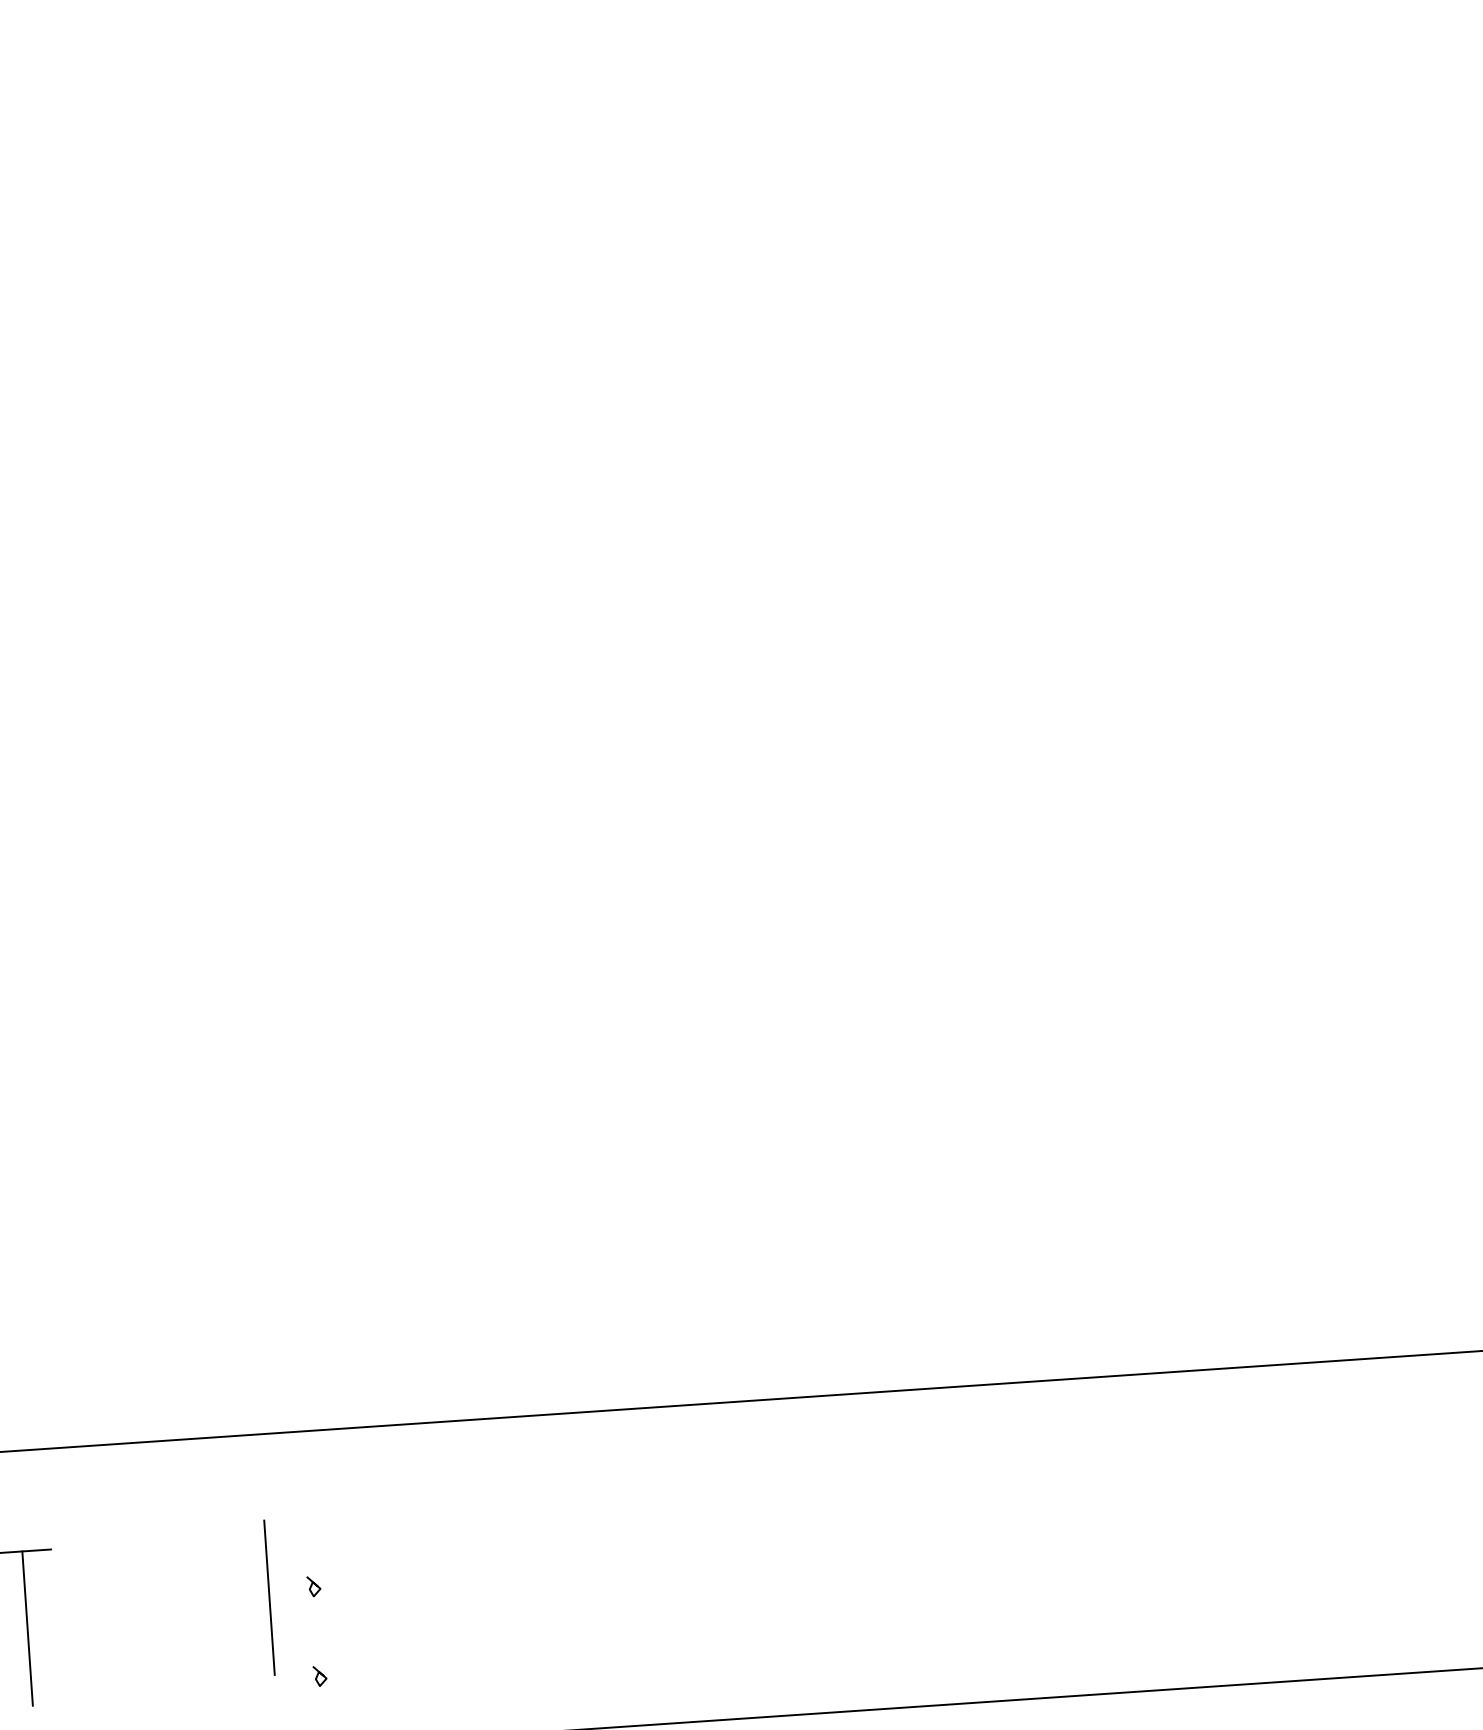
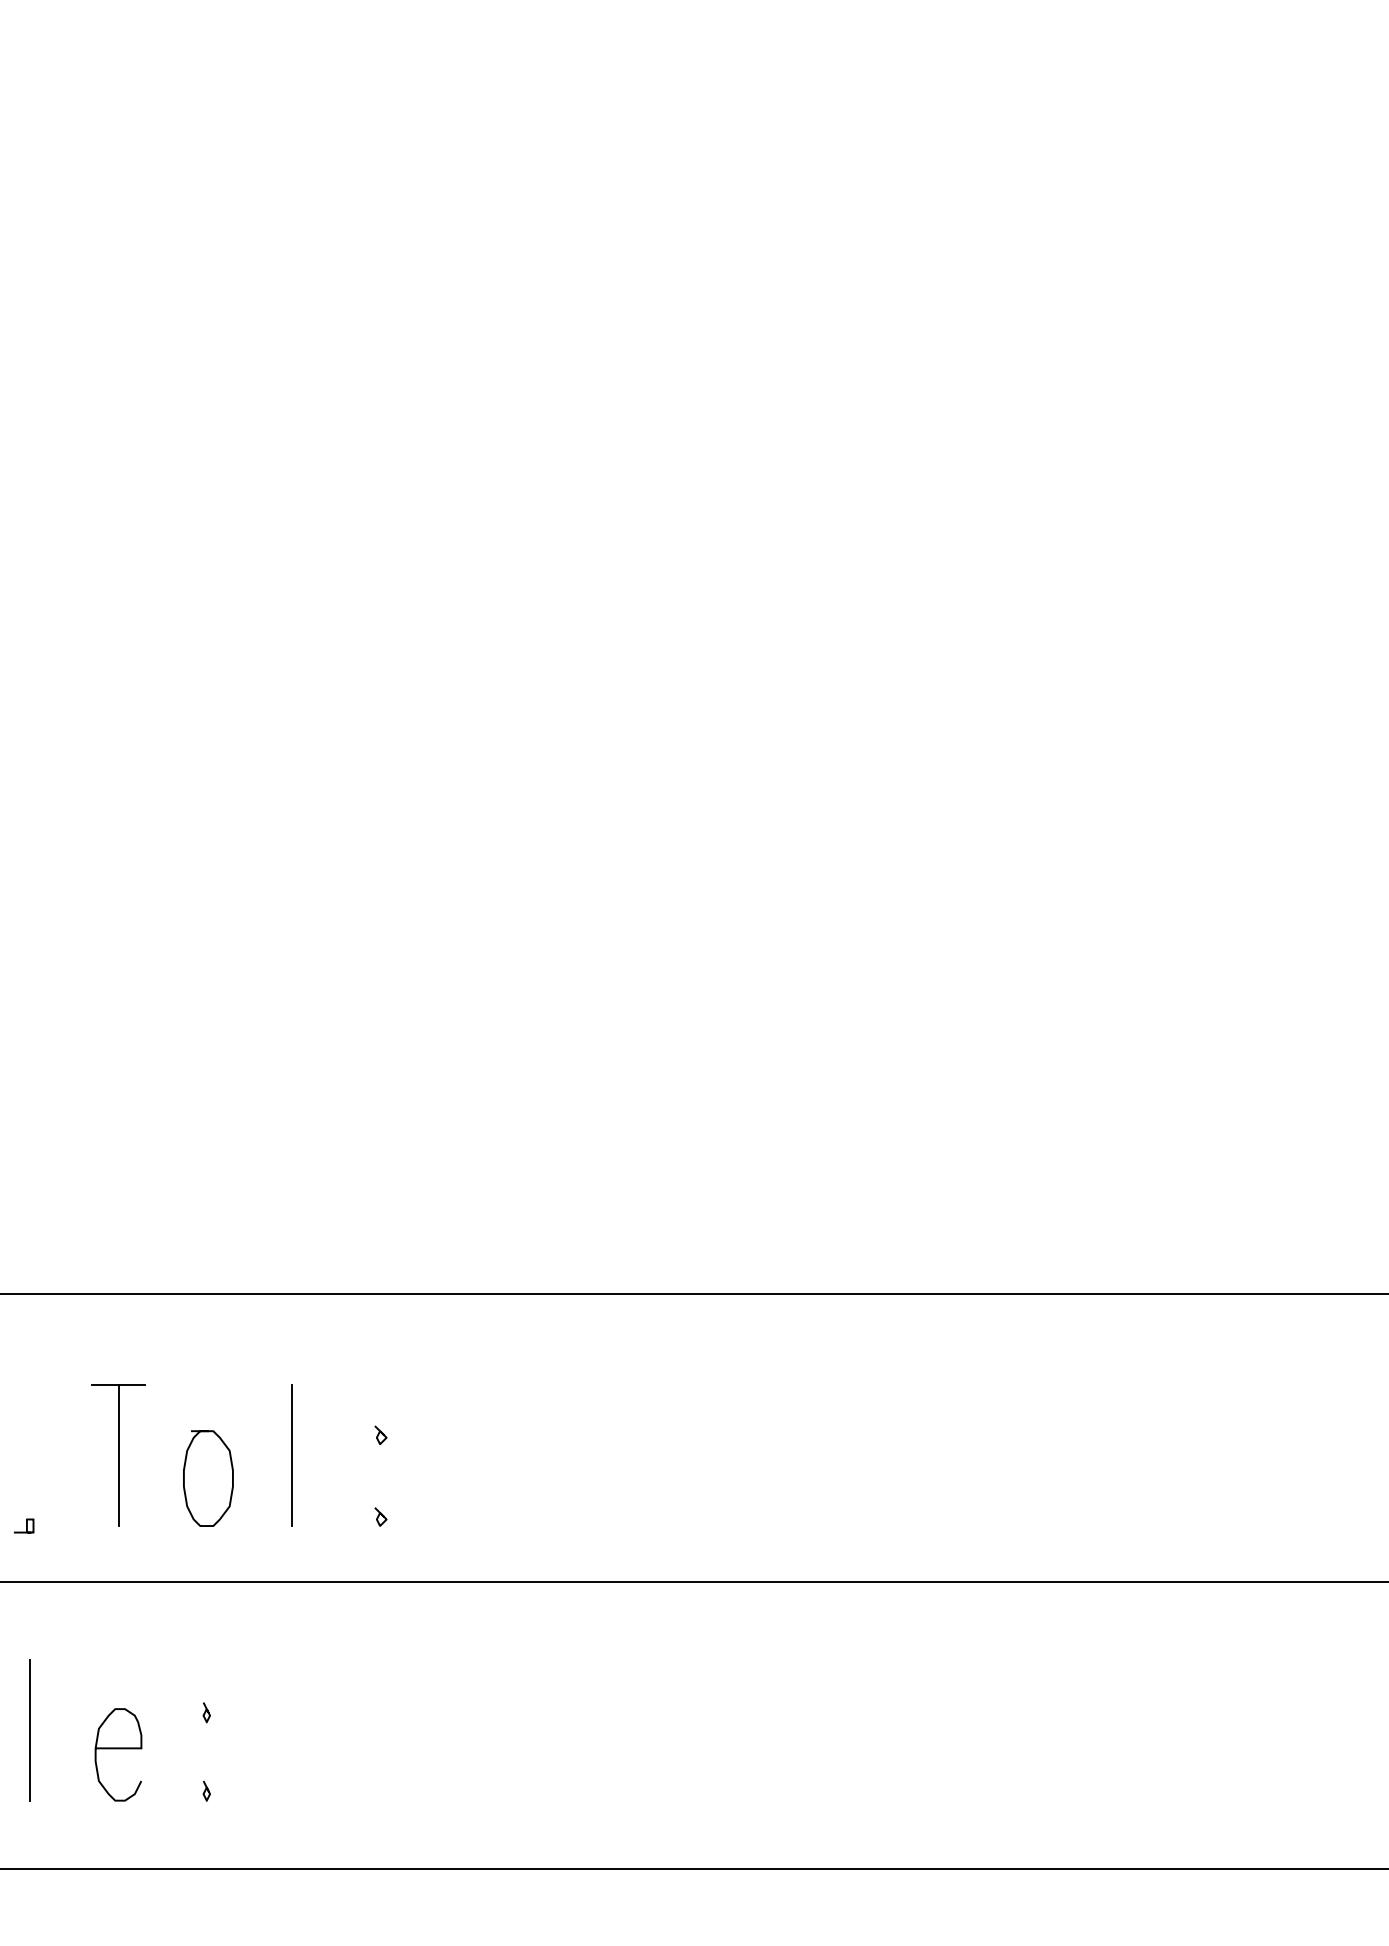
line: (269, 1597) -> (291, 1455), moved
part: (128, 1646) -> (208, 1478), added

